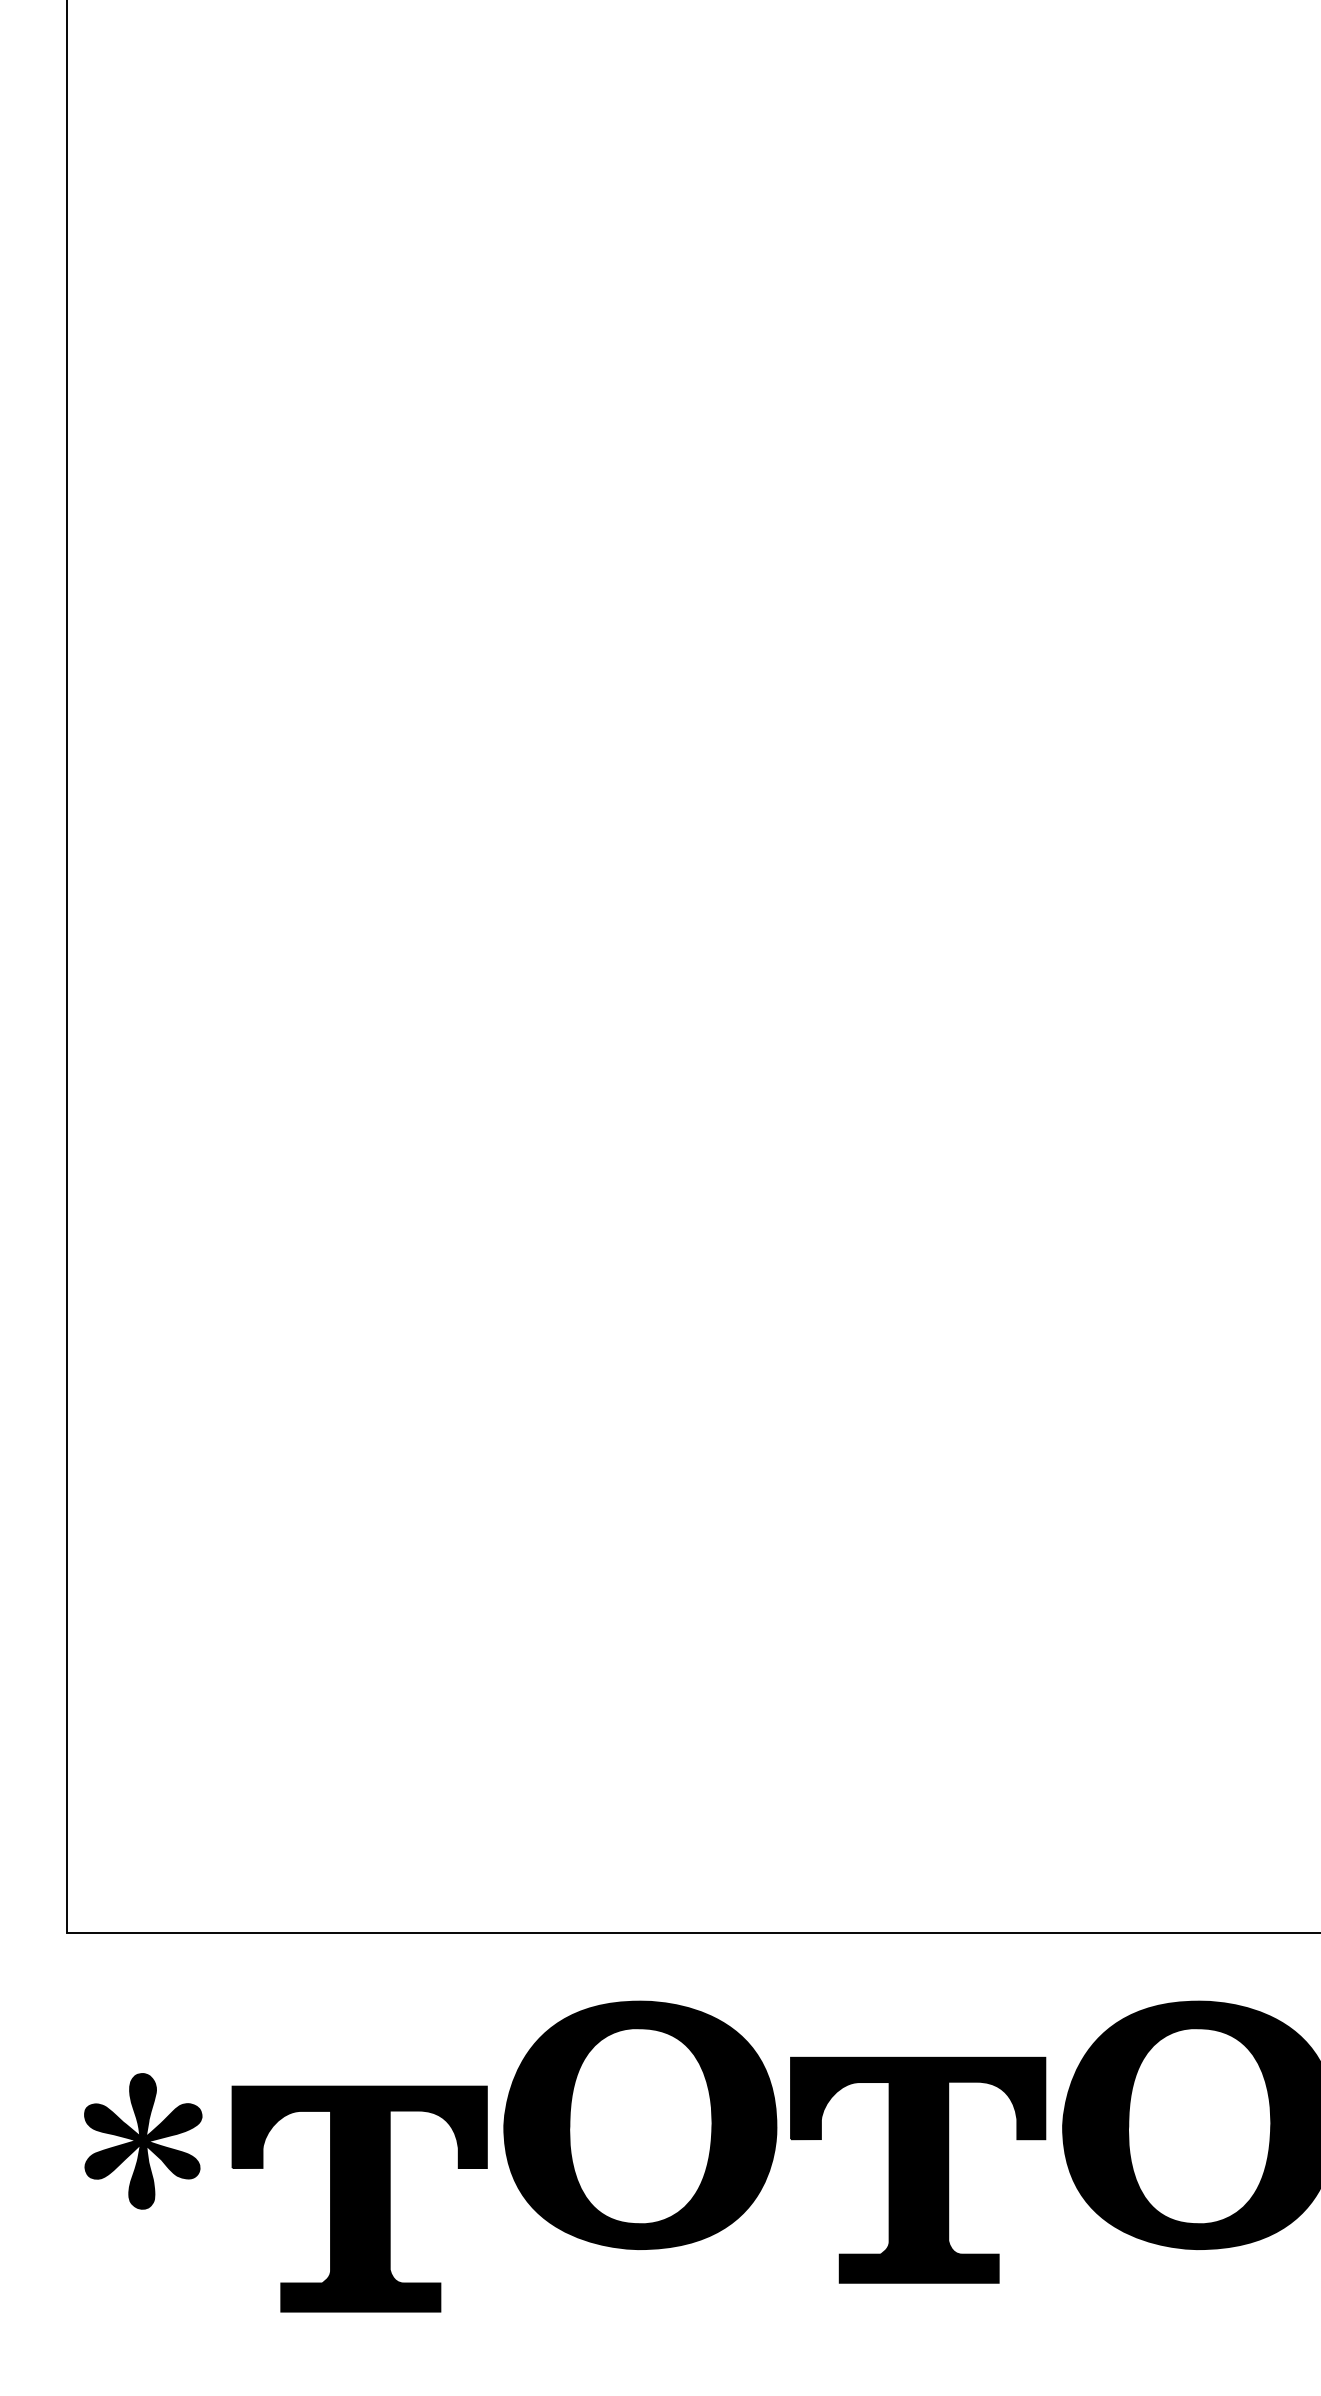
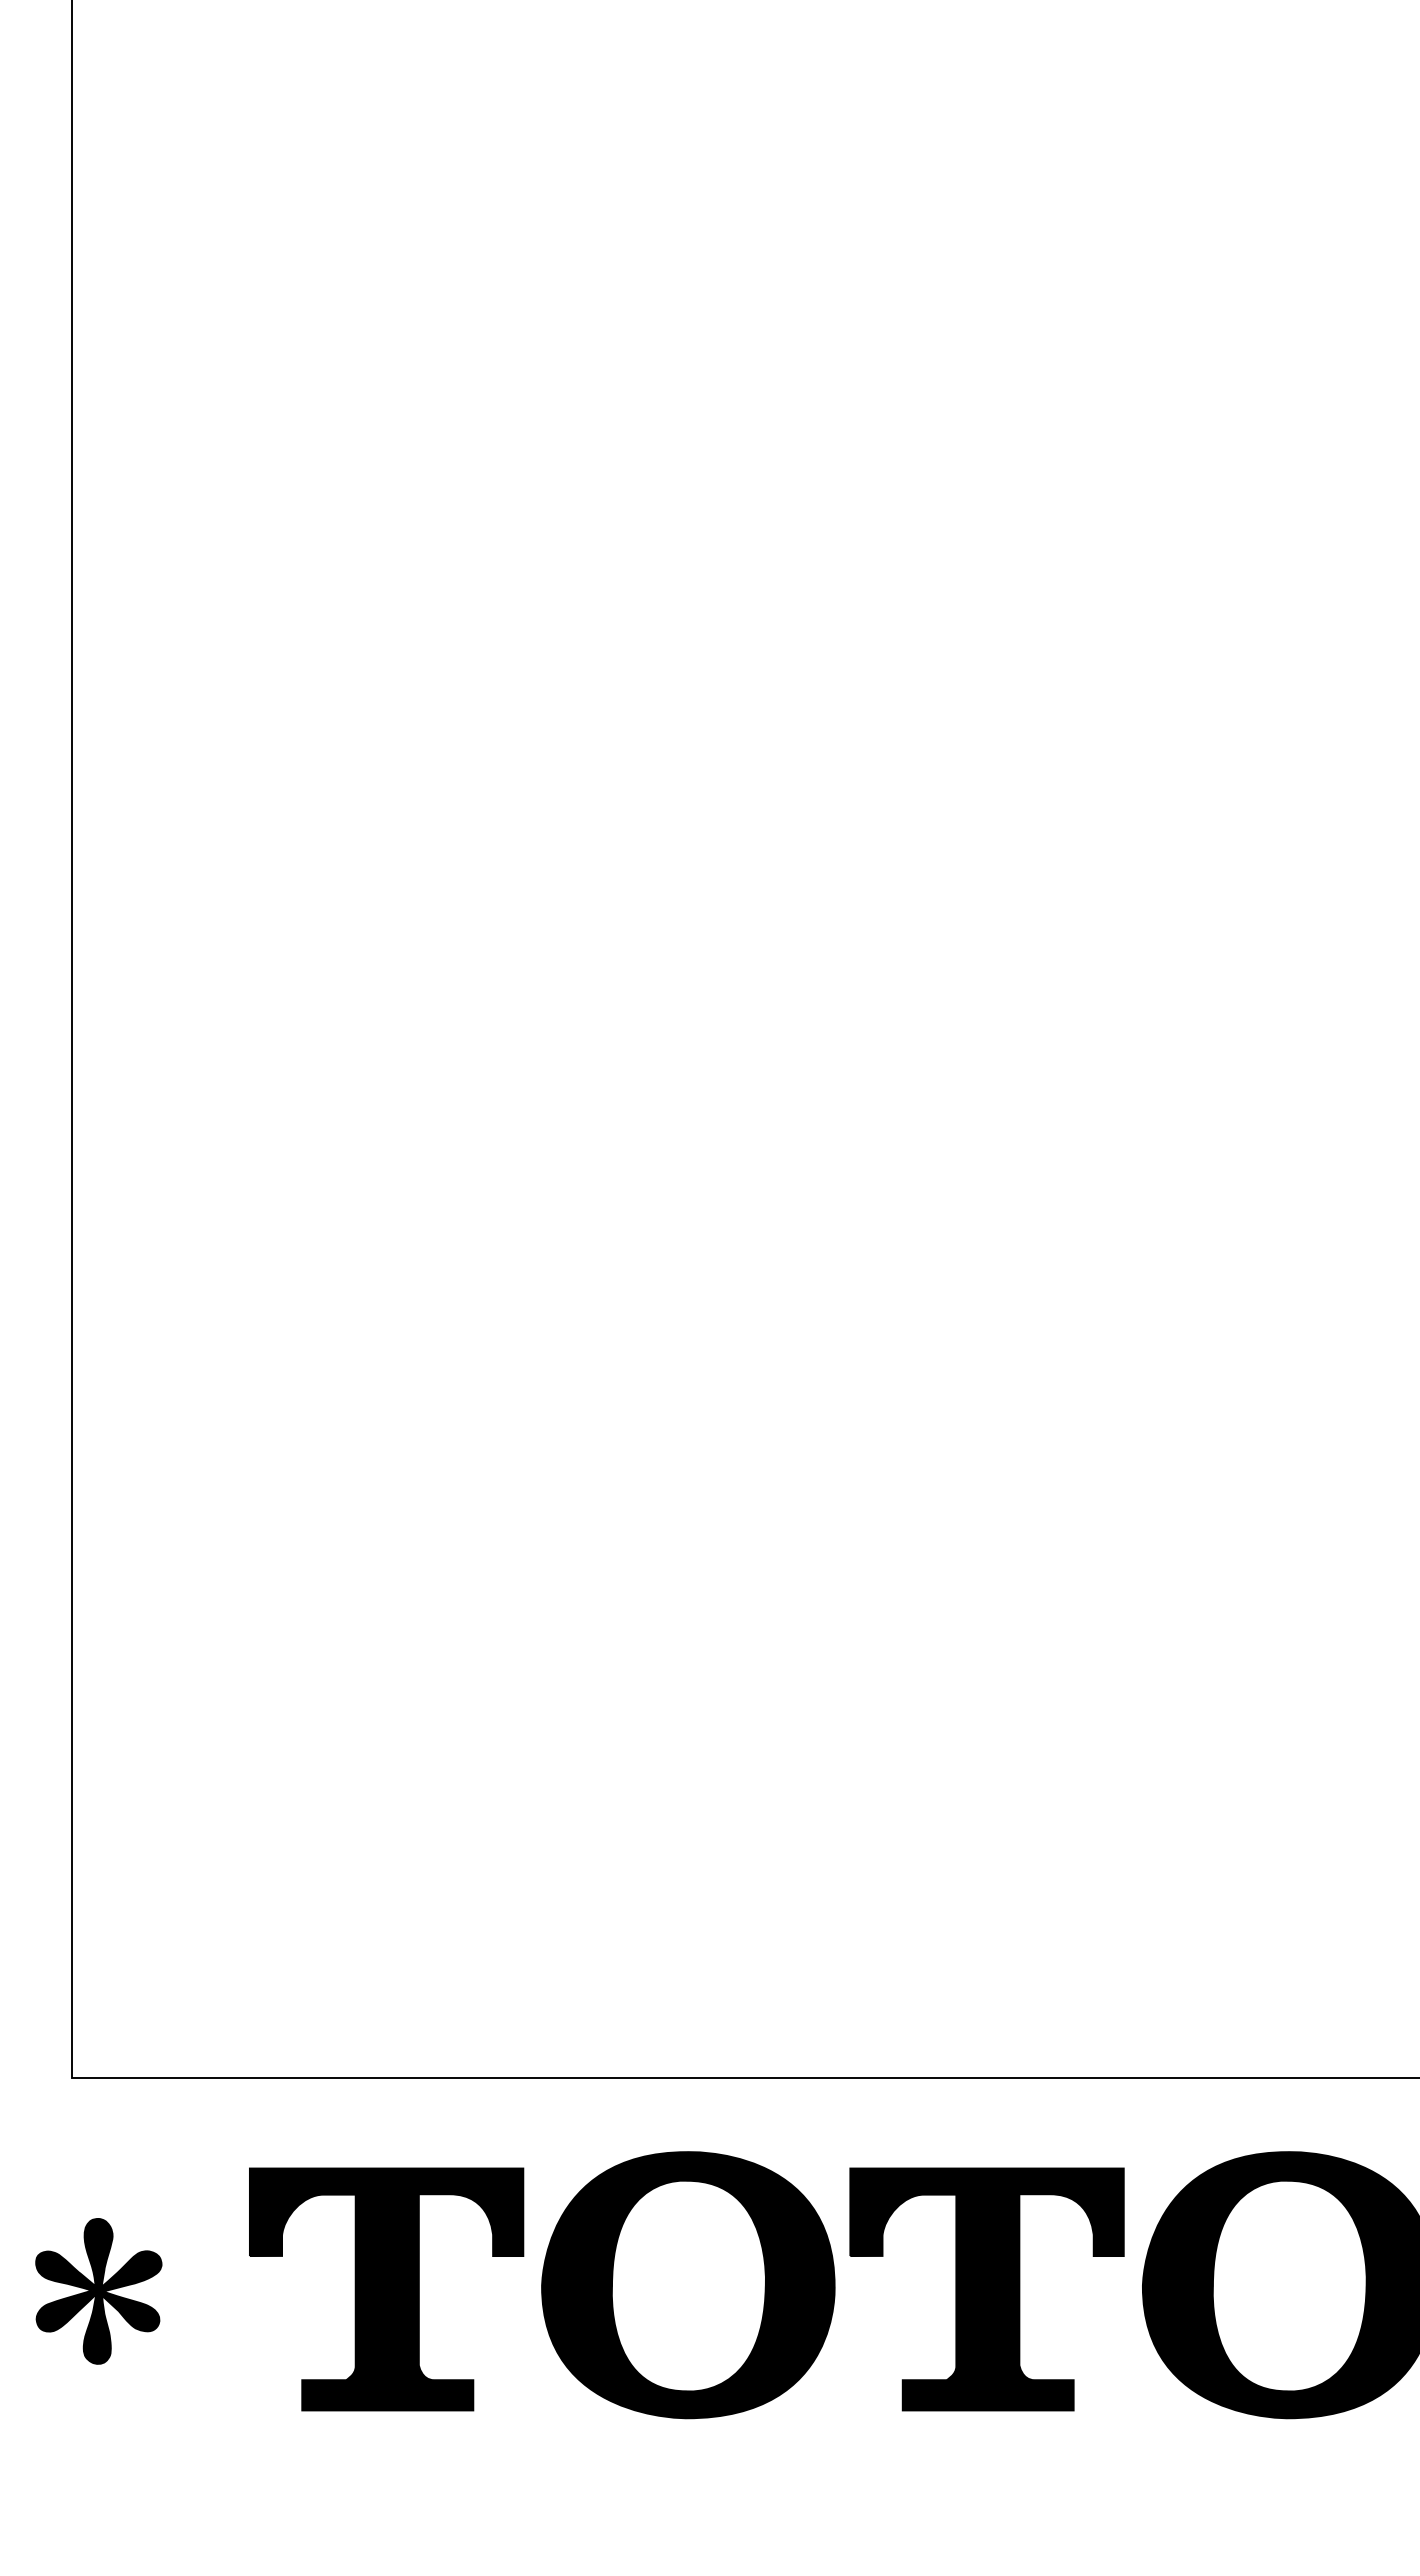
part: (142, 2141) -> (98, 2291), moved
part: (917, 2170) -> (986, 2289), moved
part: (359, 2199) -> (386, 2289), moved

